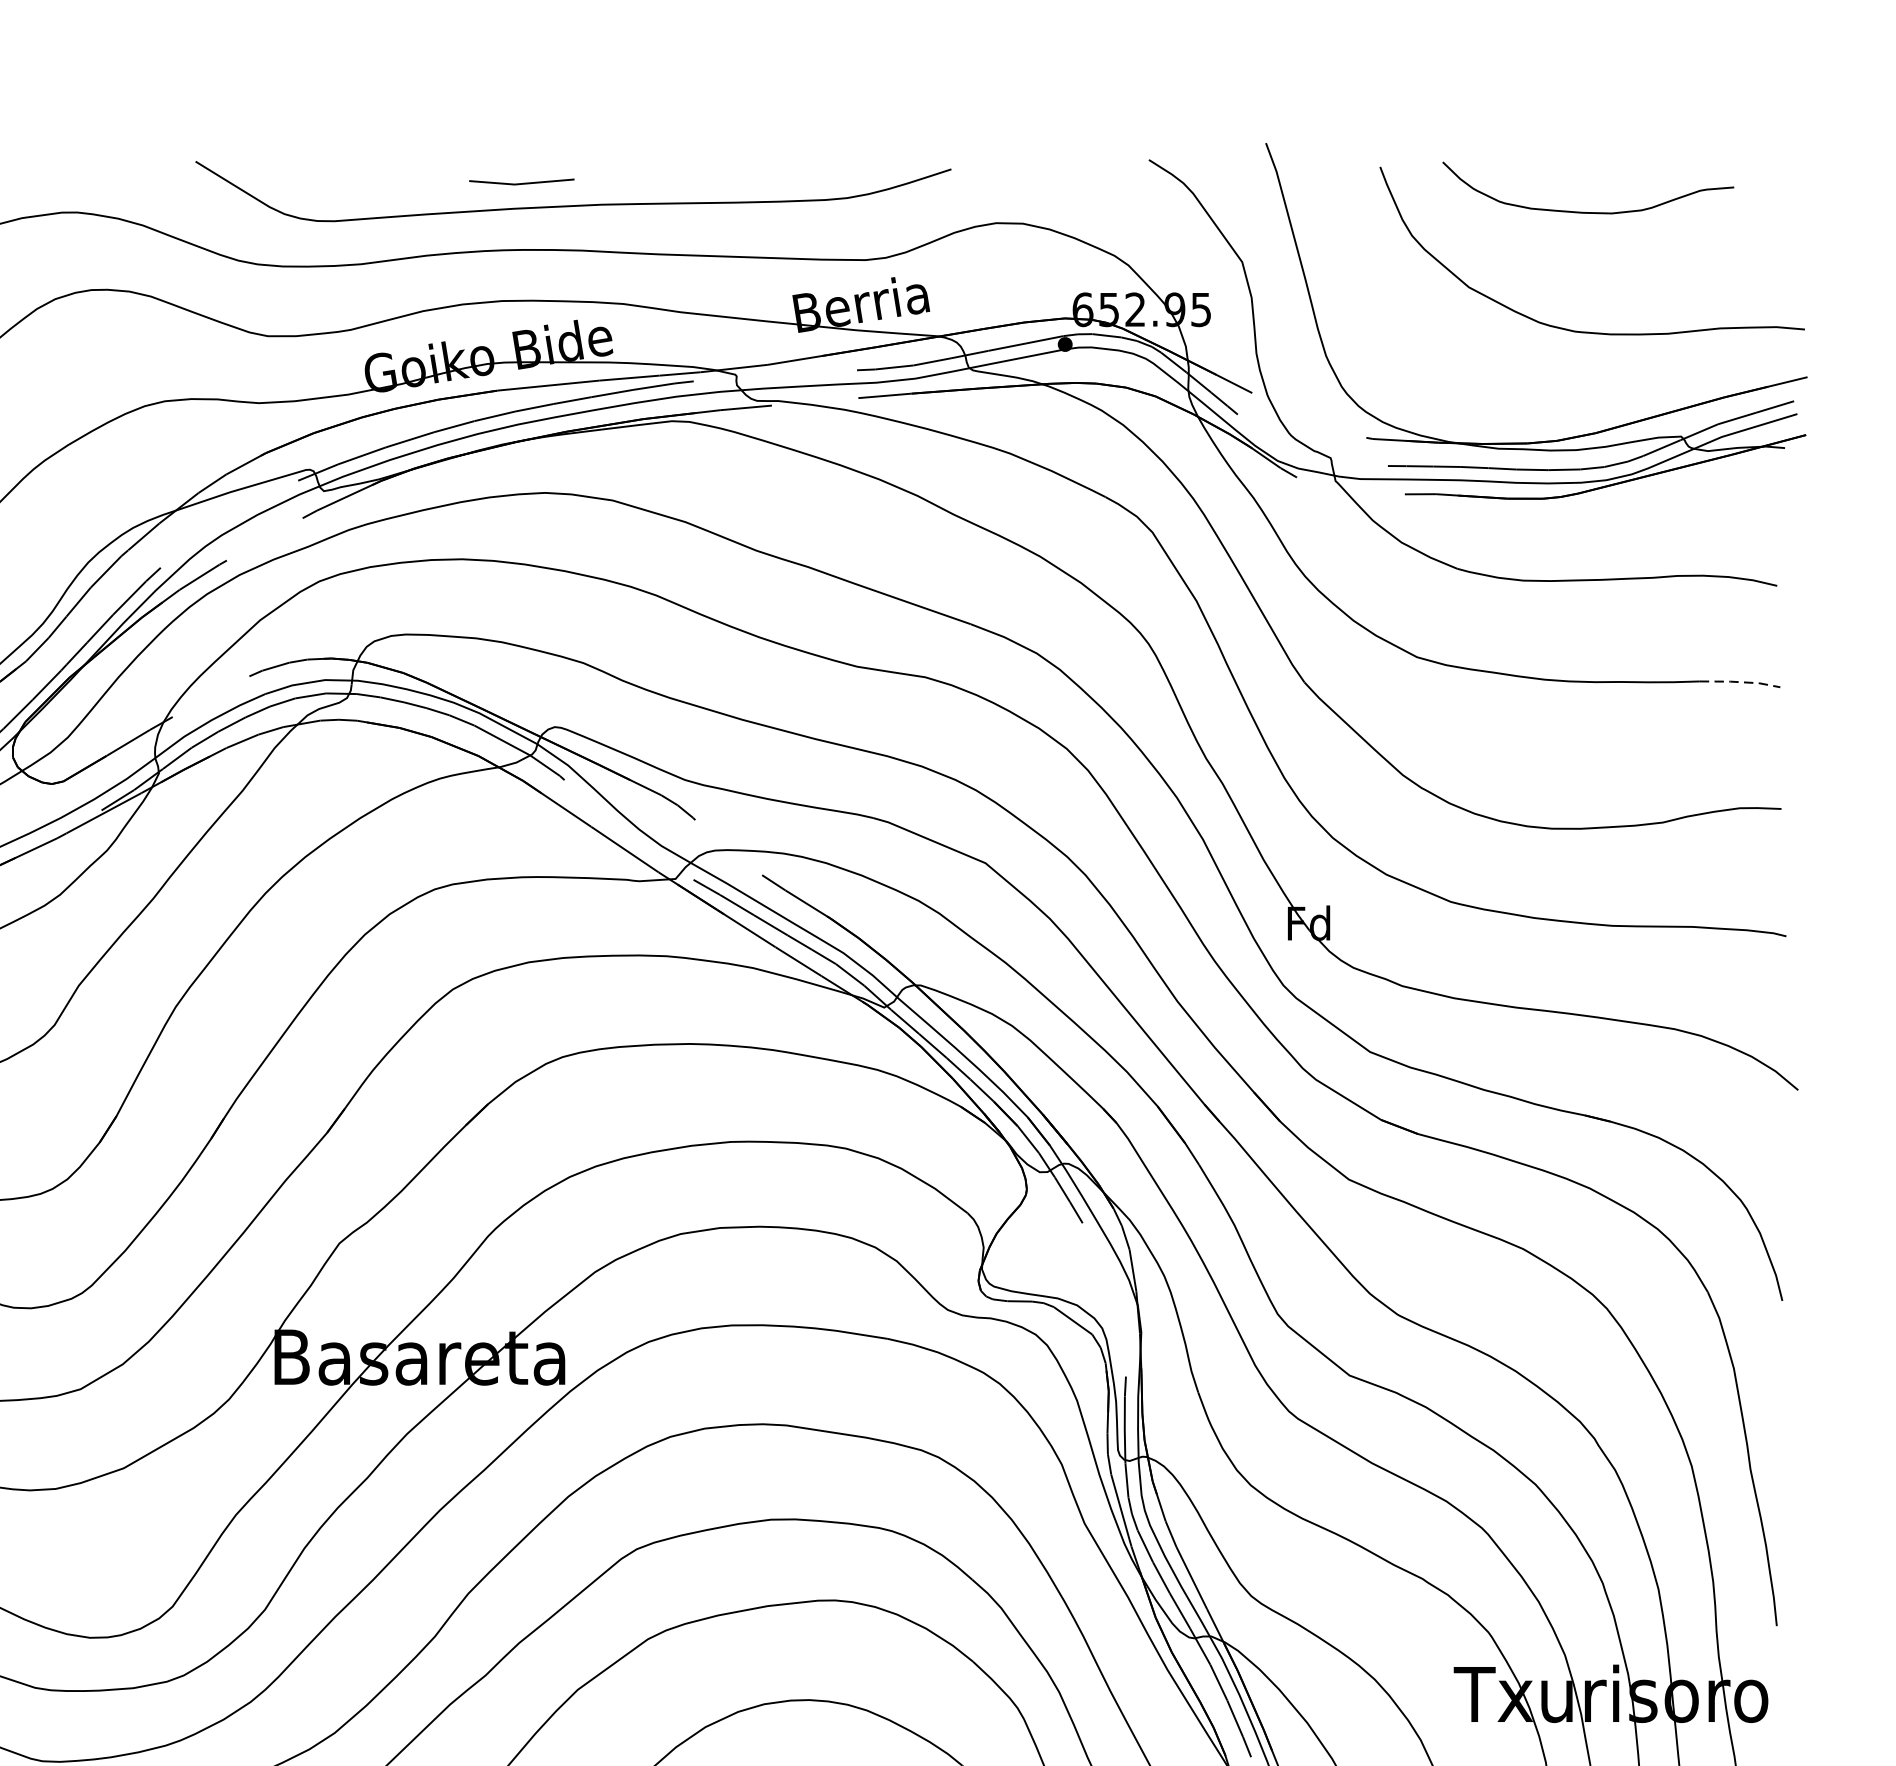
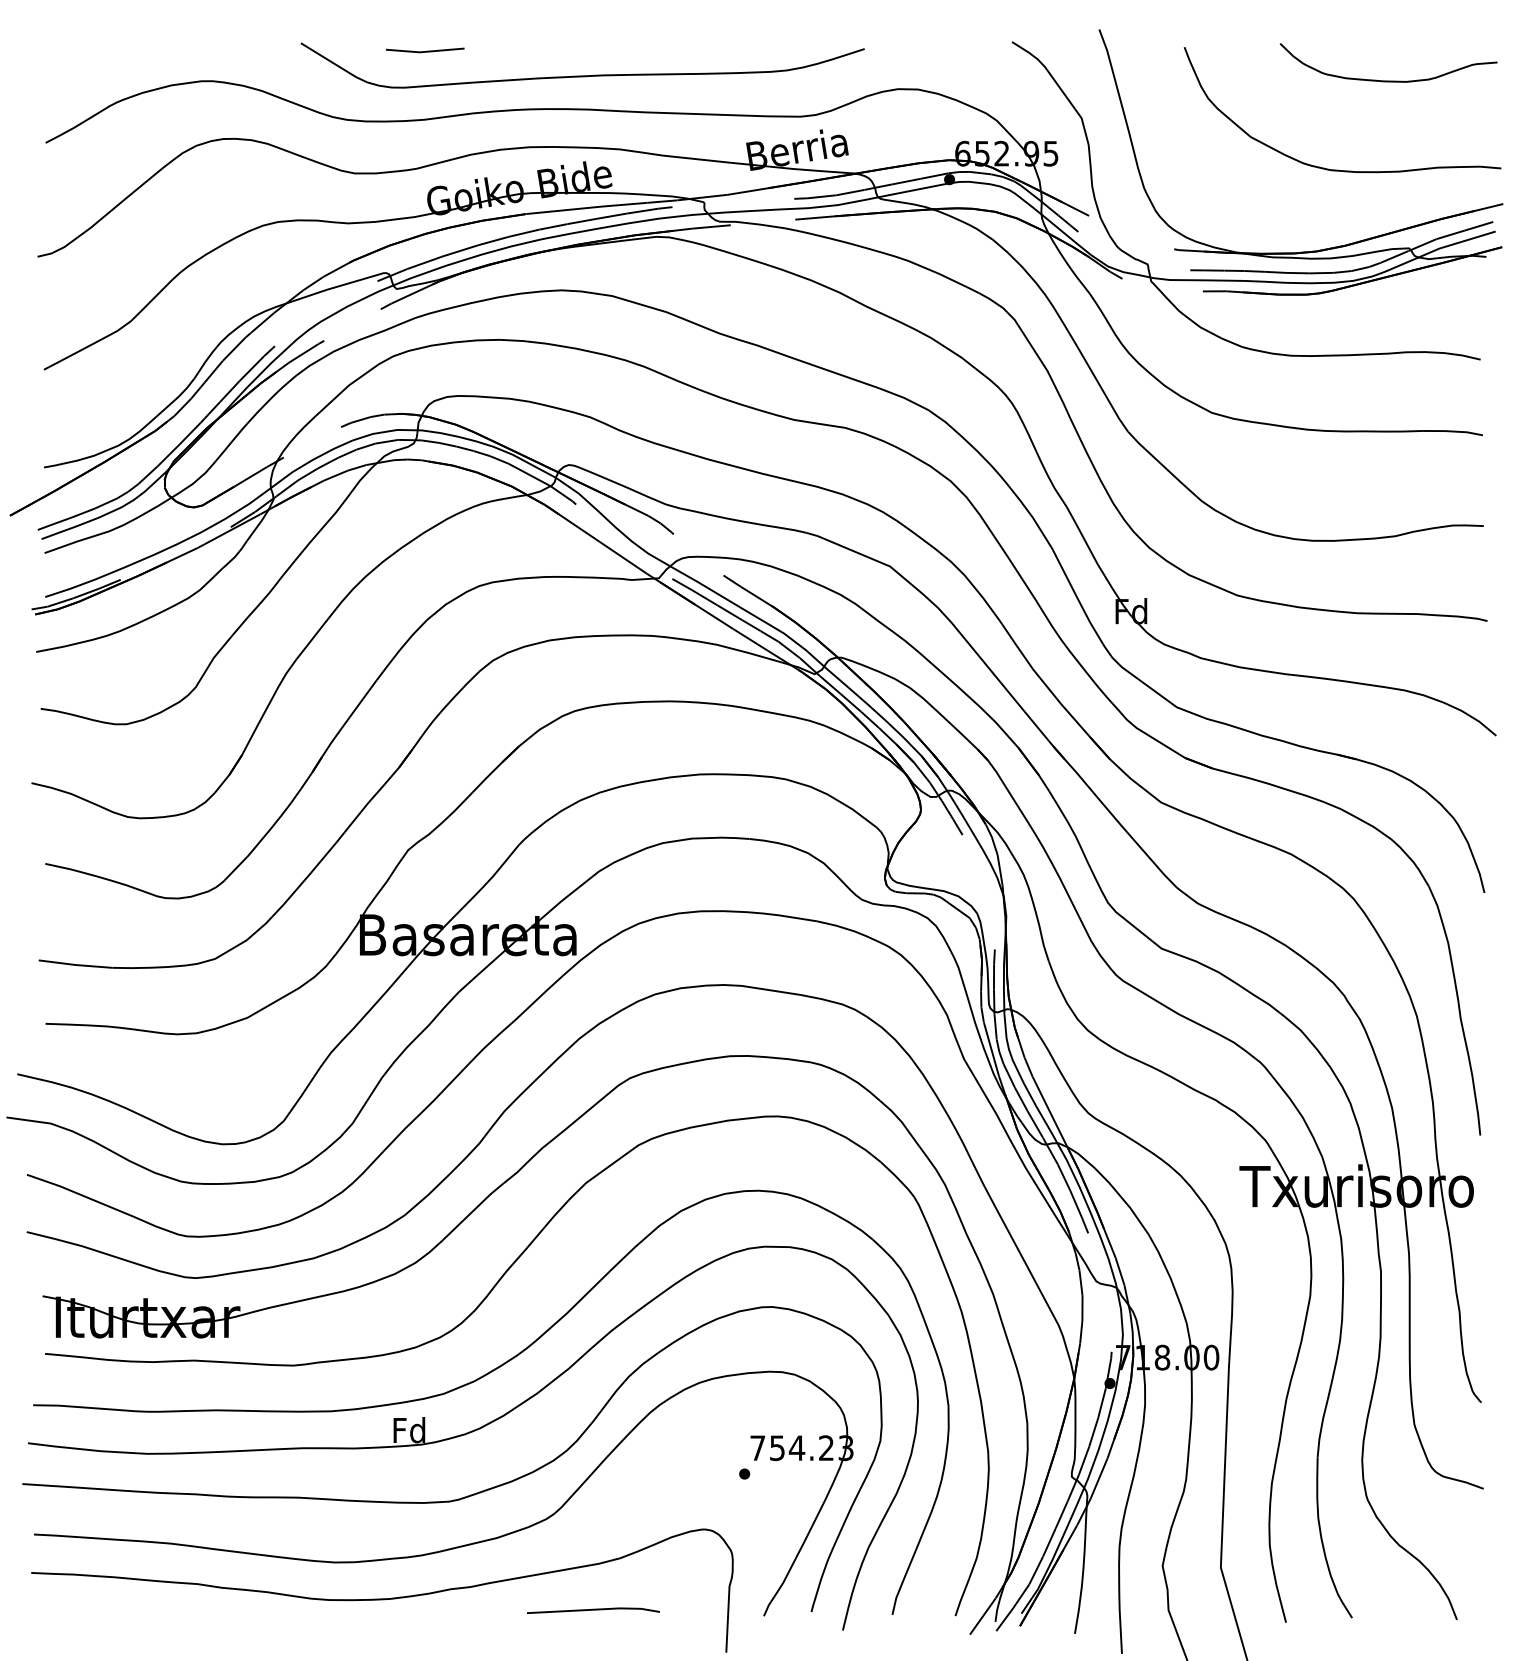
line: (523, 182) -> (426, 50), moved
curve: (1587, 211) -> (1388, 80), moved
line: (1740, 682) -> (1453, 431), dashed -> solid

